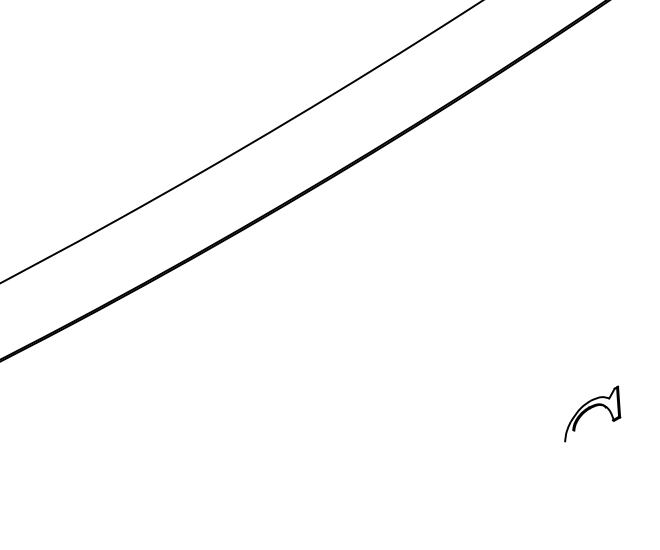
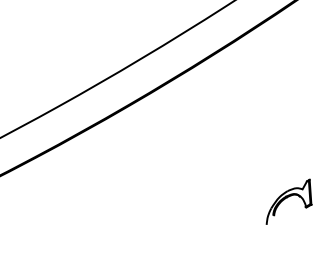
part: (591, 413) -> (288, 201), size x1.67

